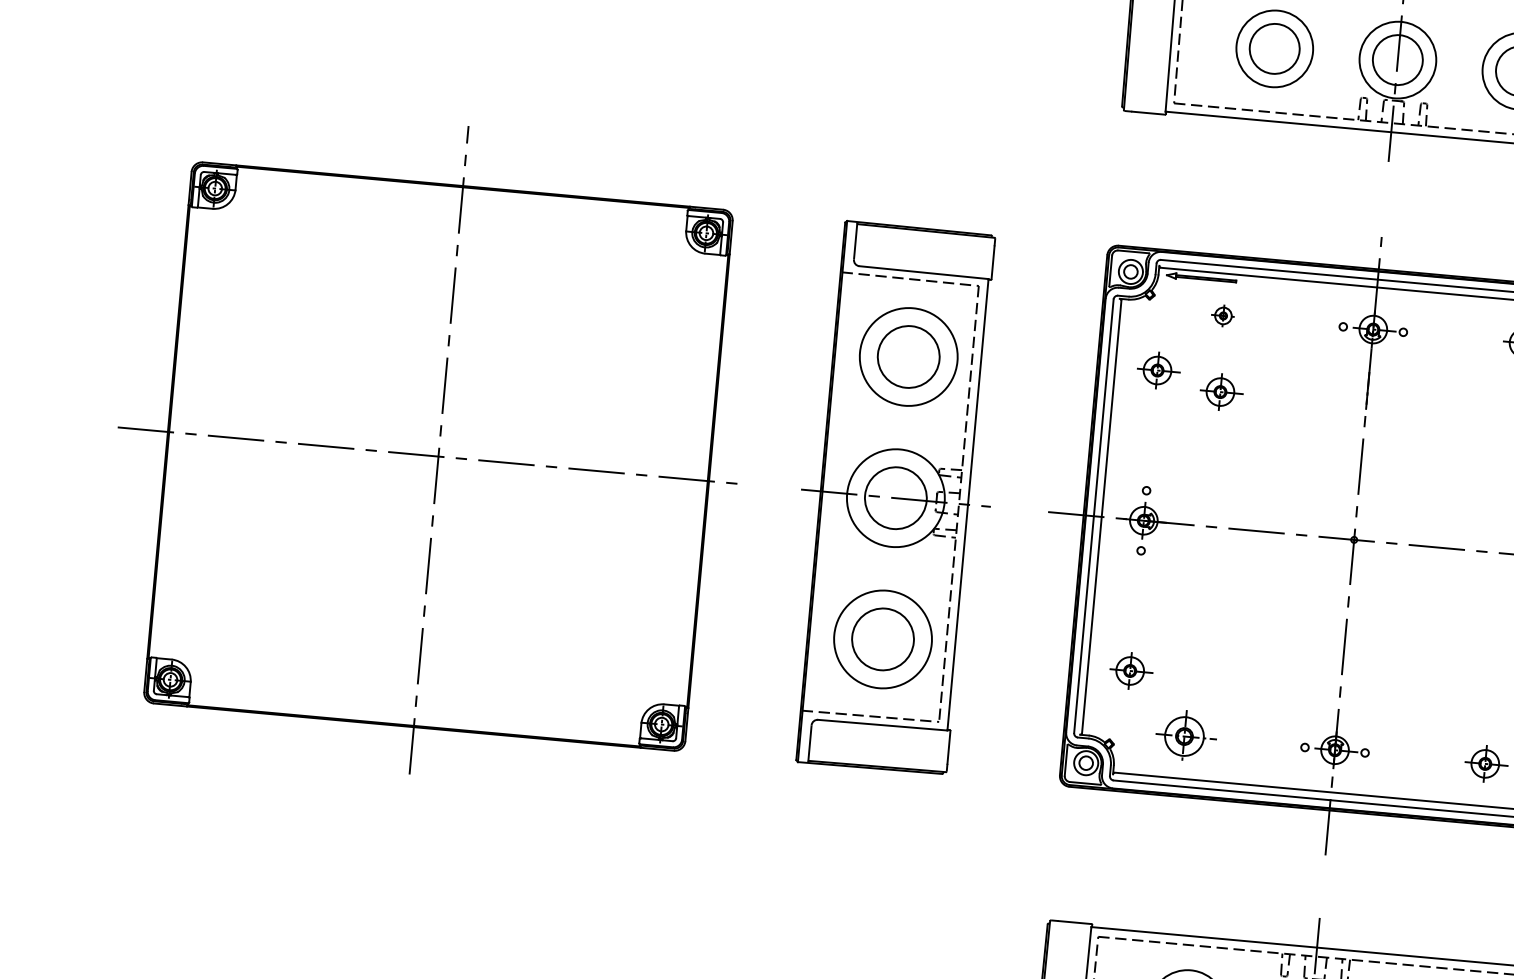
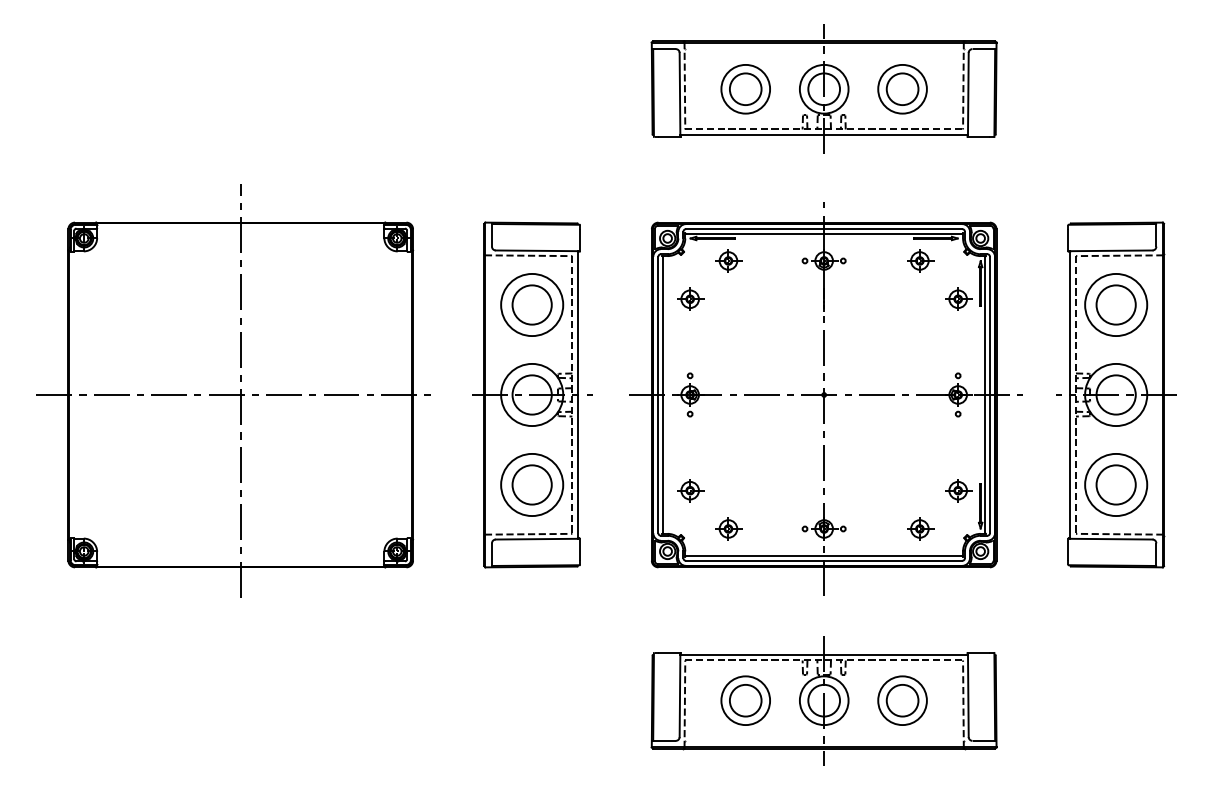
part: (1223, 315) -> (728, 260), size x1.67
part: (1221, 390) -> (731, 308), removed
part: (1184, 735) -> (728, 528), size x0.71

